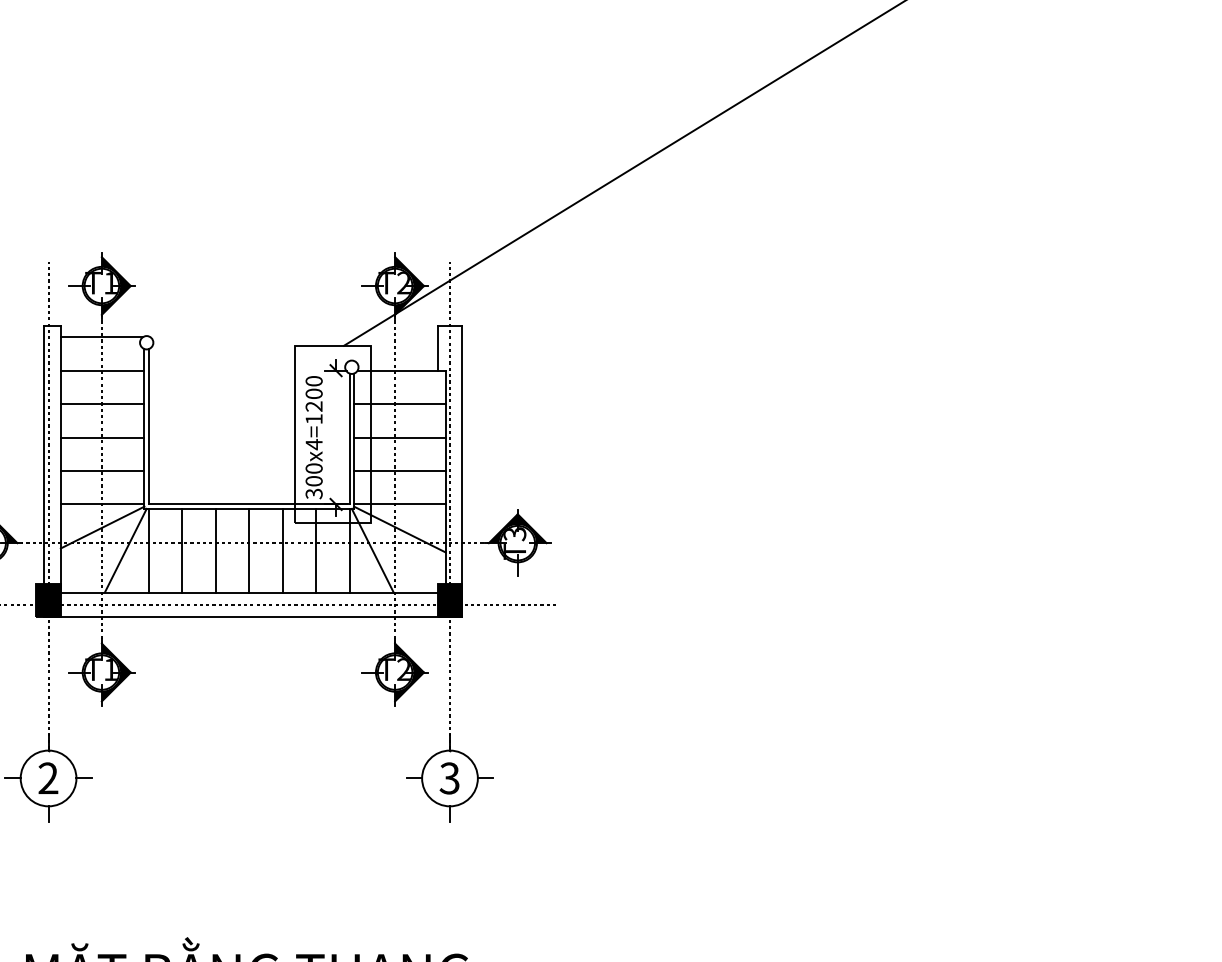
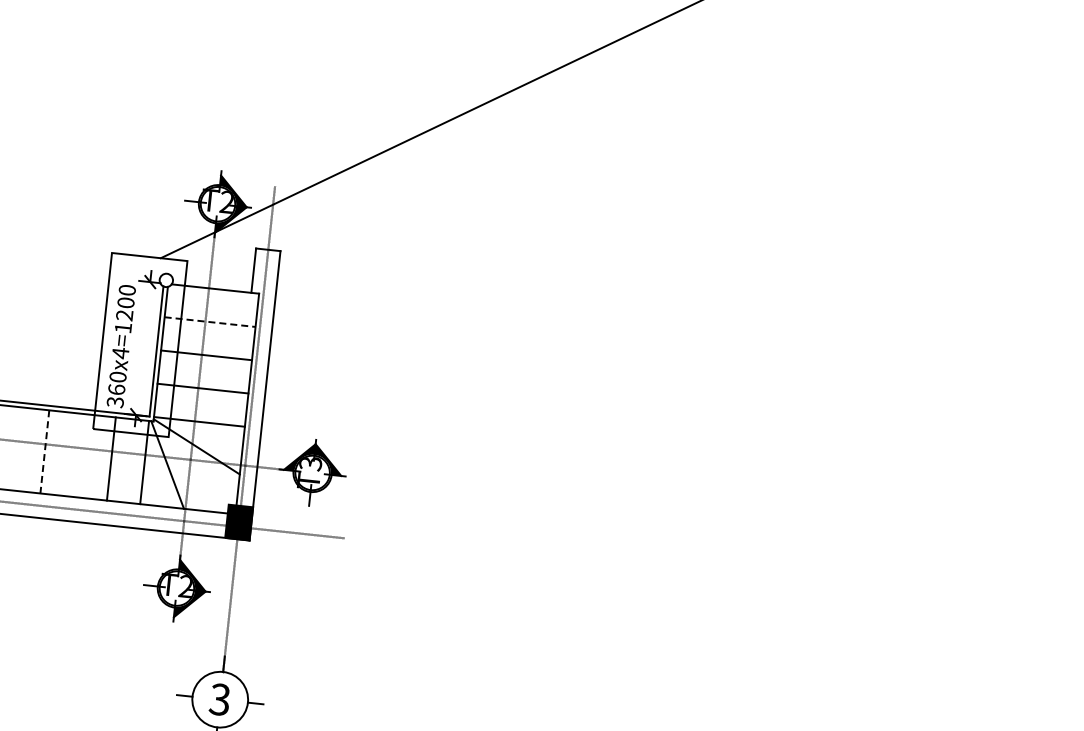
line: (399, 404) -> (209, 322), solid -> dashed
text: (313, 481) -> (116, 389), 300x4=1200 -> 360x4=1200
line: (215, 550) -> (11, 448), removed
line: (249, 550) -> (45, 451), solid -> dashed
line: (282, 550) -> (77, 455), removed

